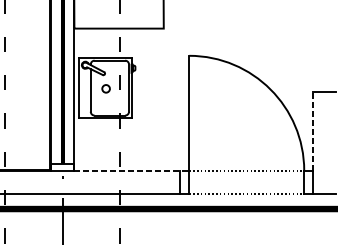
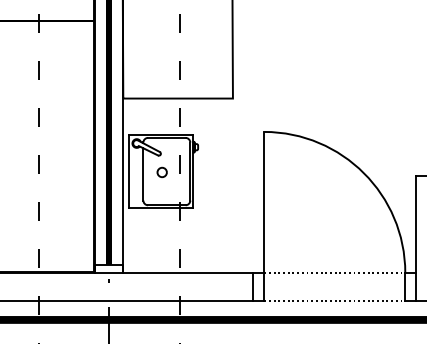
line: (313, 131) -> (416, 224), dashed -> solid
line: (132, 170) -> (194, 272), dashed -> solid

